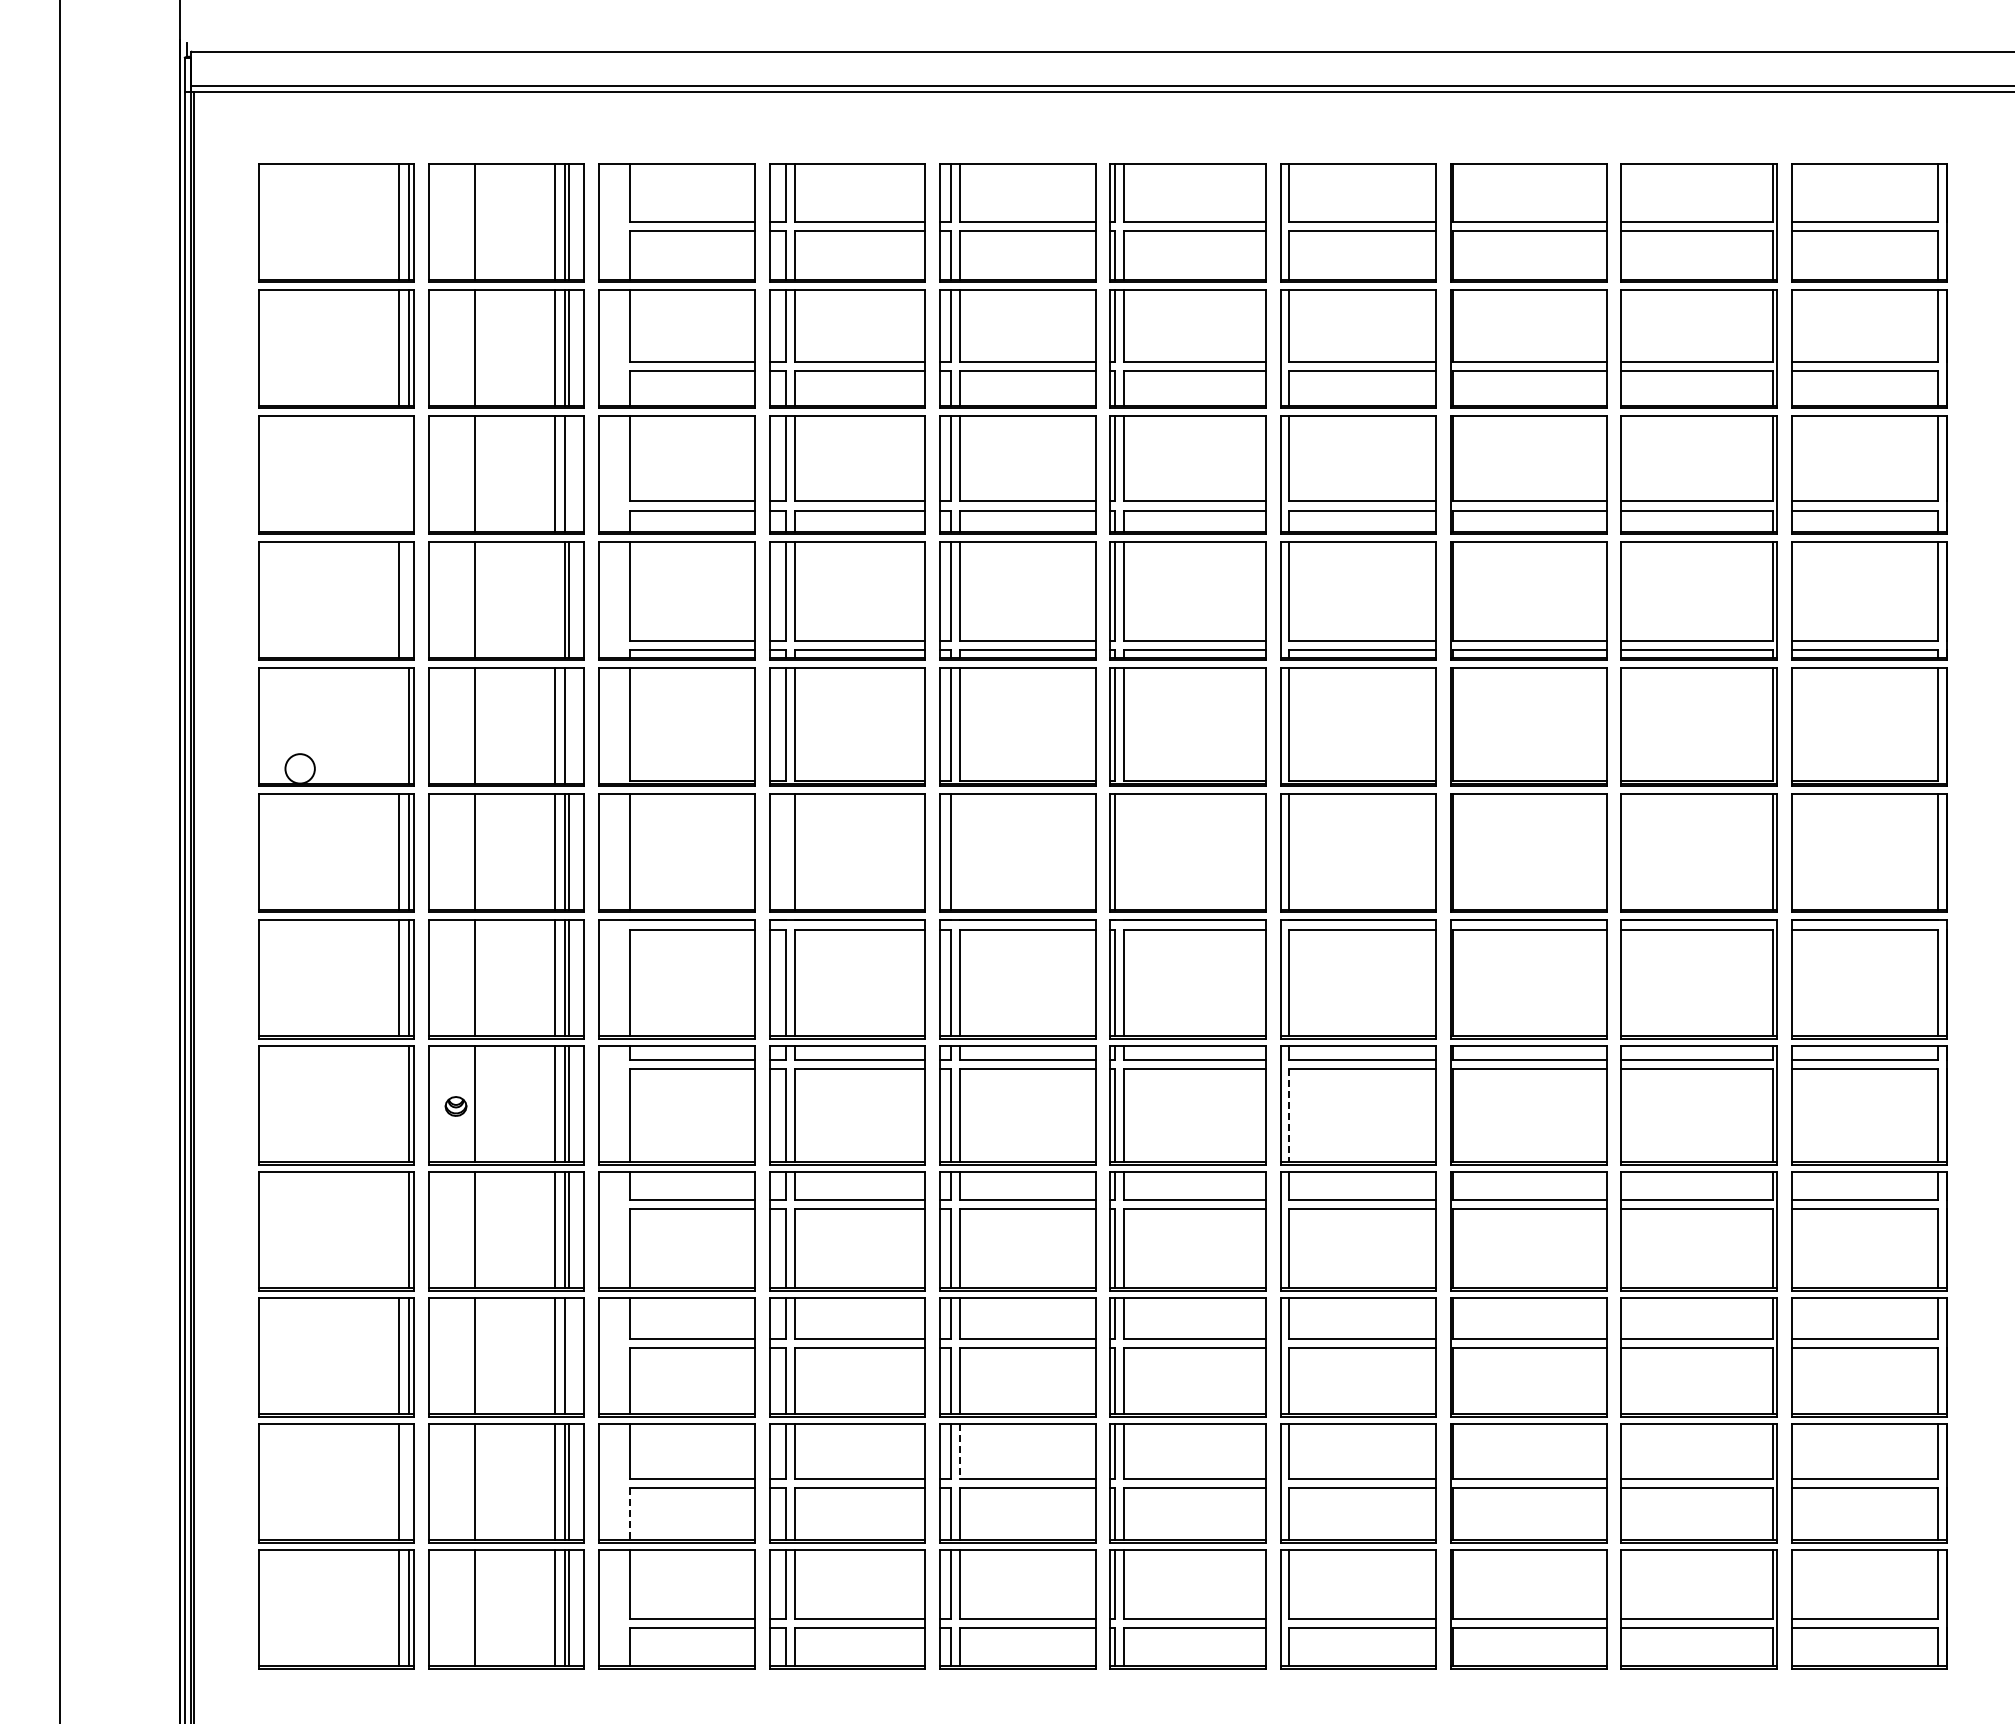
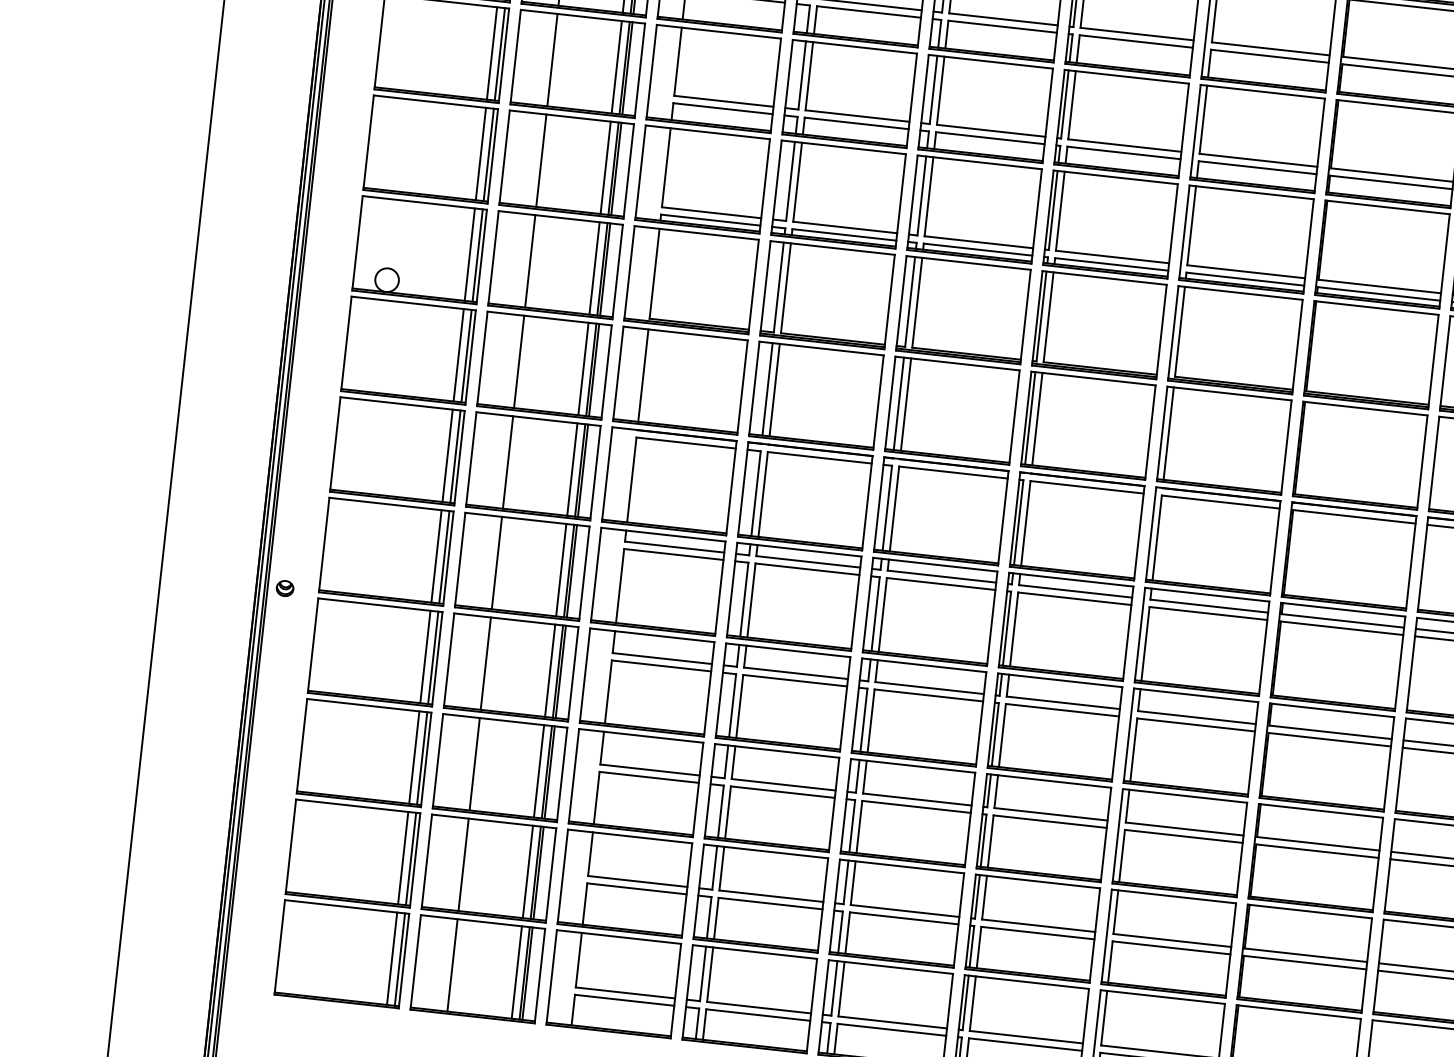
line: (399, 473) -> (492, 53), added
line: (408, 473) -> (499, 54), added
line: (568, 473) -> (627, 68), added
line: (408, 599) -> (488, 154), added
line: (555, 599) -> (605, 167), added
line: (399, 725) -> (470, 254), added
line: (568, 725) -> (605, 269), added
line: (786, 851) -> (767, 389), added
line: (959, 851) -> (906, 404), added
line: (1124, 851) -> (1037, 418), added
line: (399, 1103) -> (436, 556), added
part: (455, 1106) -> (284, 588), moved
line: (1288, 1116) -> (1145, 644), dashed -> solid
line: (399, 1229) -> (425, 656), added
line: (568, 1355) -> (549, 772), added
line: (959, 1452) -> (853, 883), dashed -> solid
line: (408, 1481) -> (410, 858), added
line: (630, 1514) -> (585, 904), dashed -> solid

